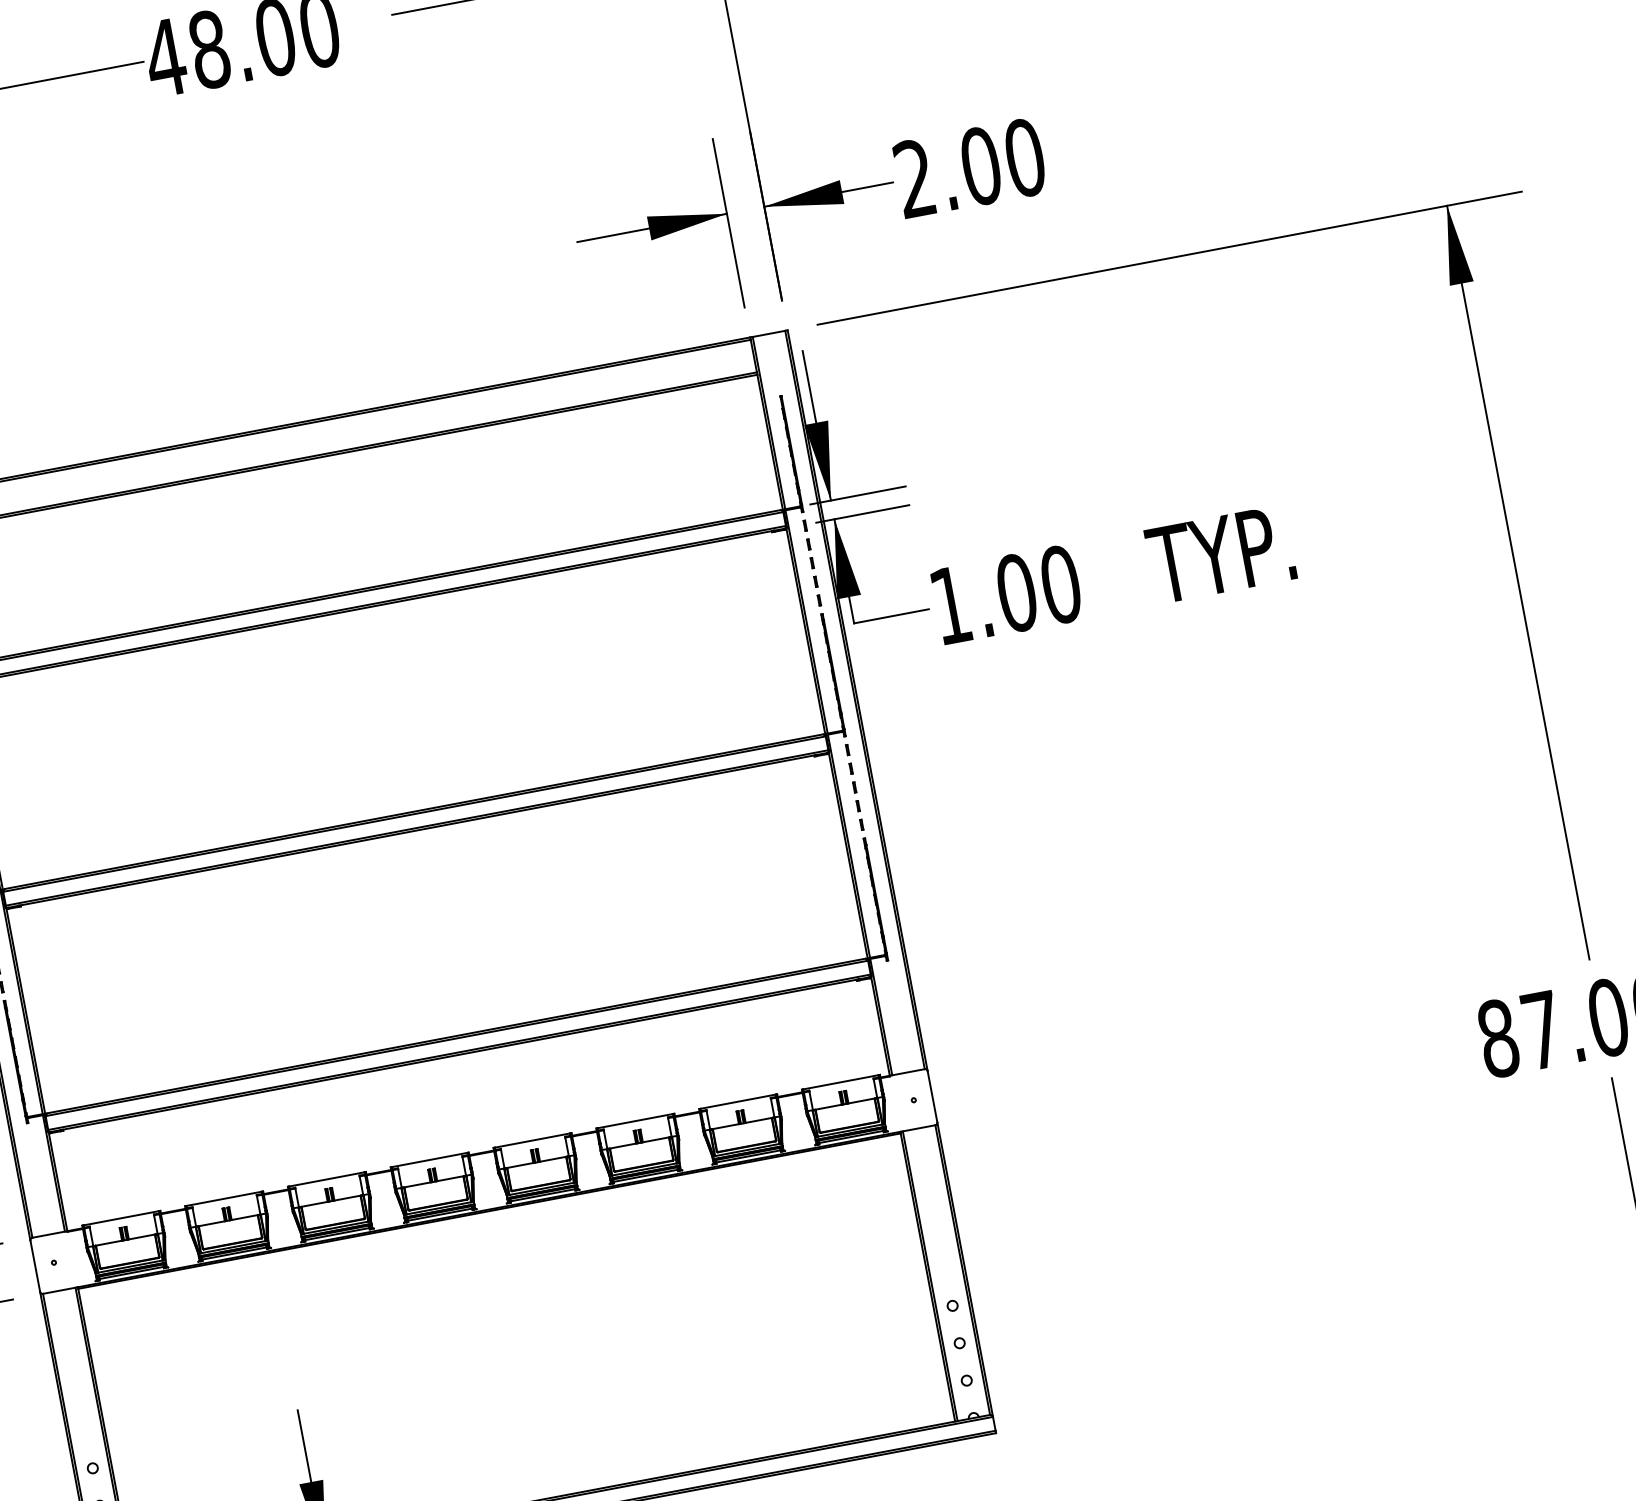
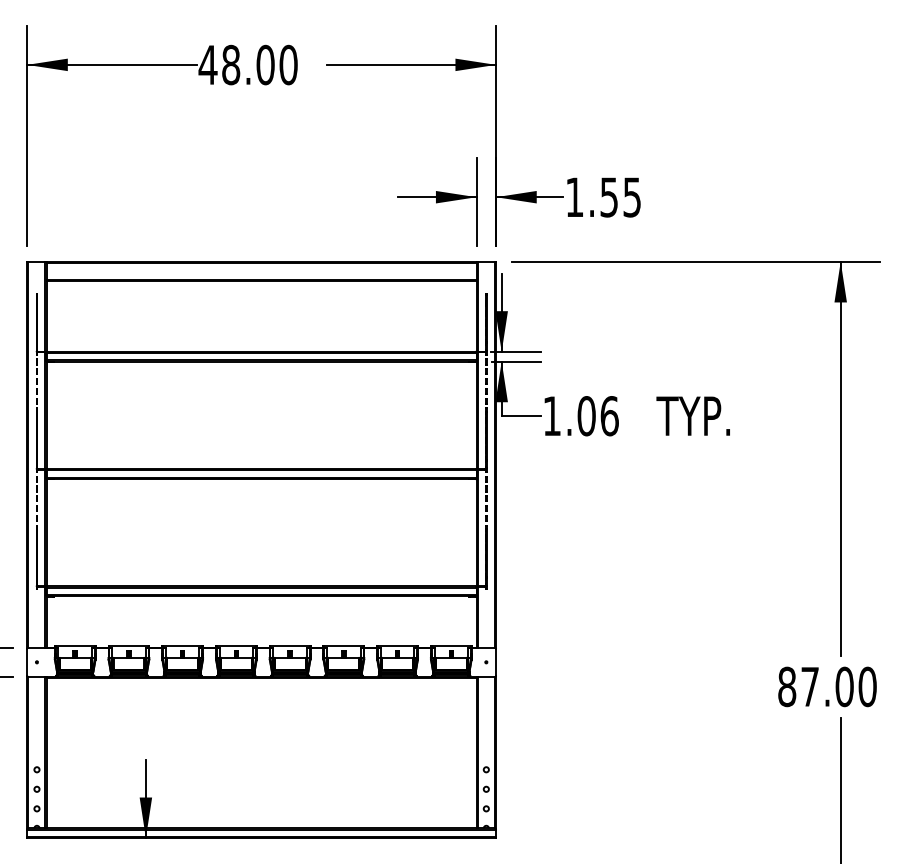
text: (969, 168) -> (603, 197), 2.00 -> 1.55
text: (1060, 585) -> (609, 416), 1.00 -> 1.06

